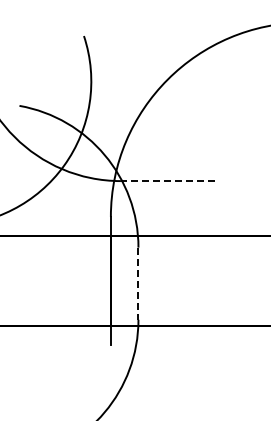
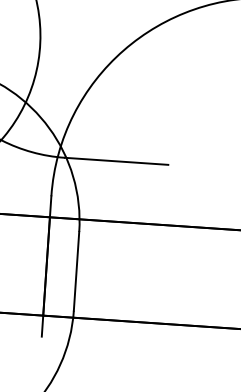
line: (167, 181) -> (115, 161), dashed -> solid
line: (138, 284) -> (76, 272), dashed -> solid

